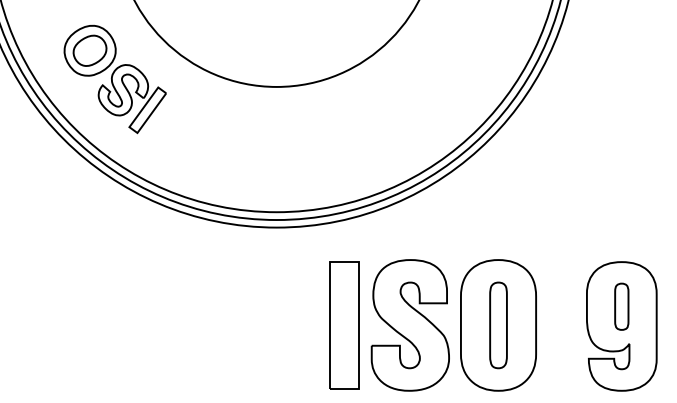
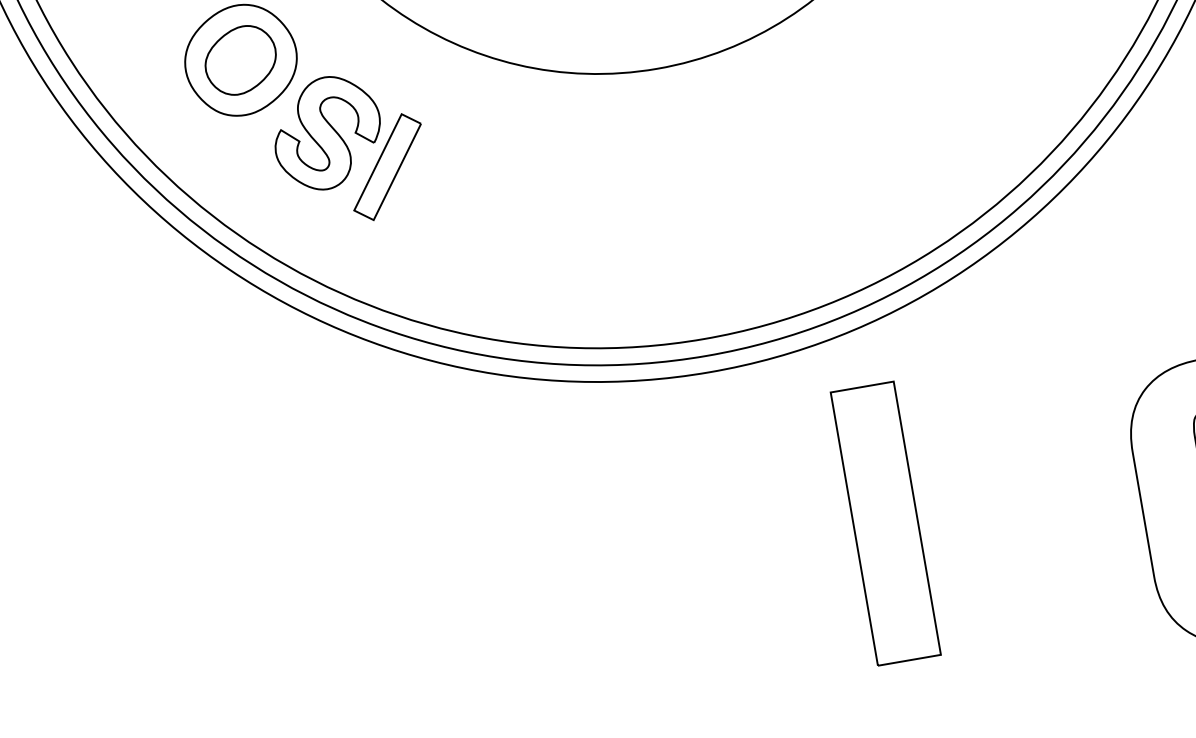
part: (344, 325) -> (886, 523), moved
part: (409, 325) -> (1032, 534), removed

